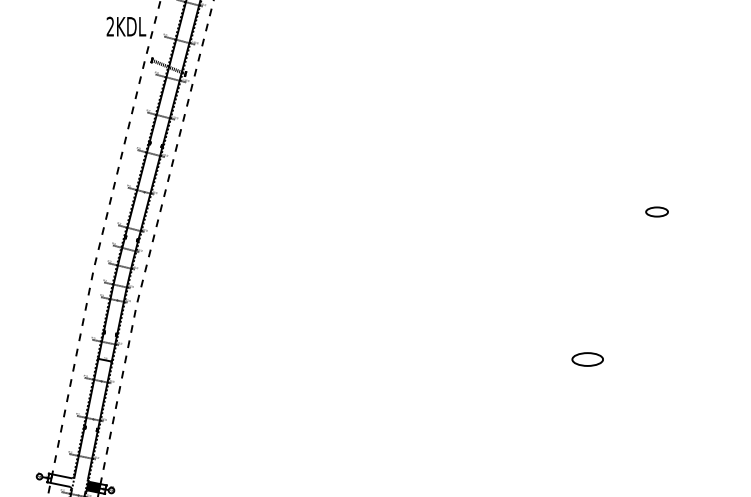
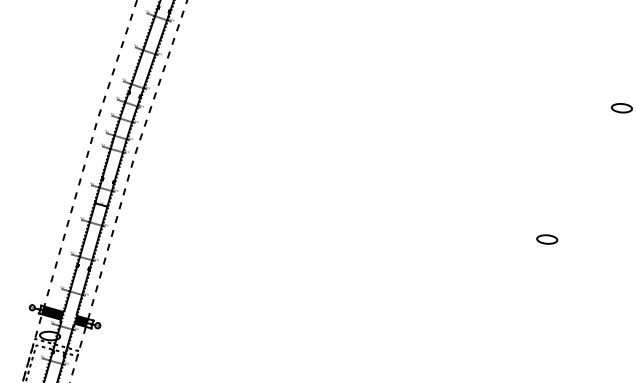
part: (587, 359) -> (546, 239), size x0.71
fill: (62, 481) -> (53, 313), added

